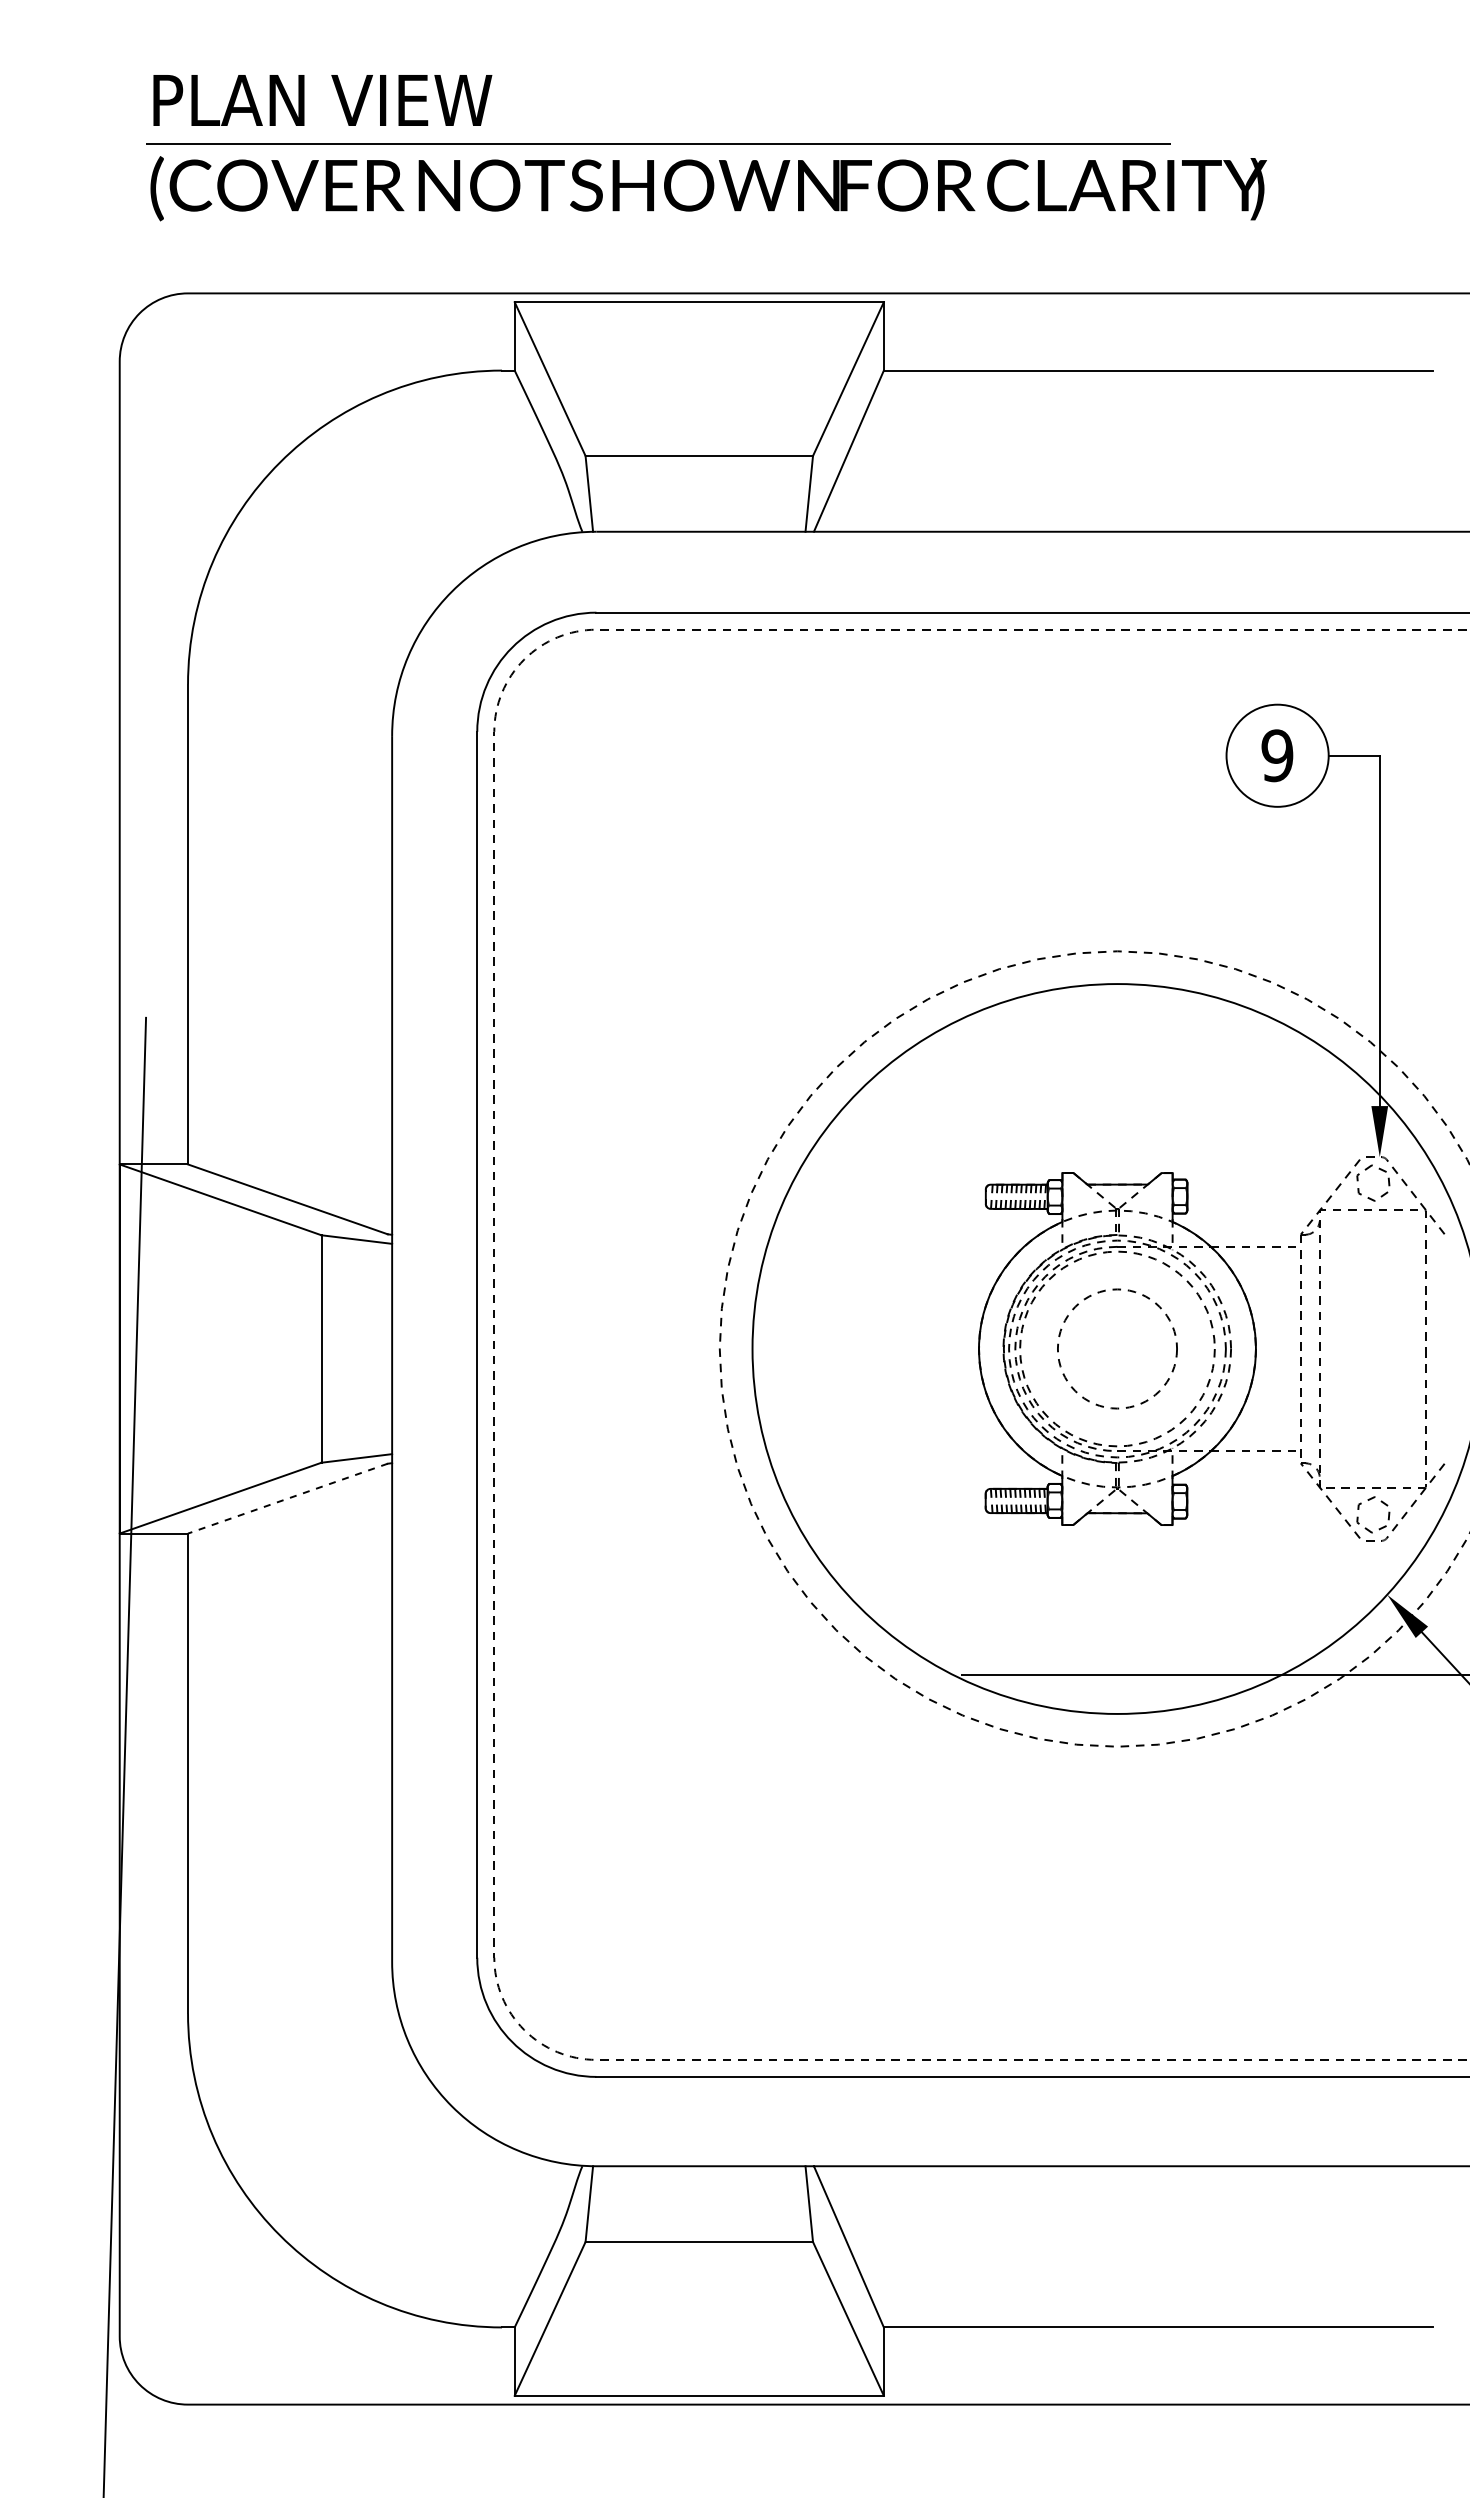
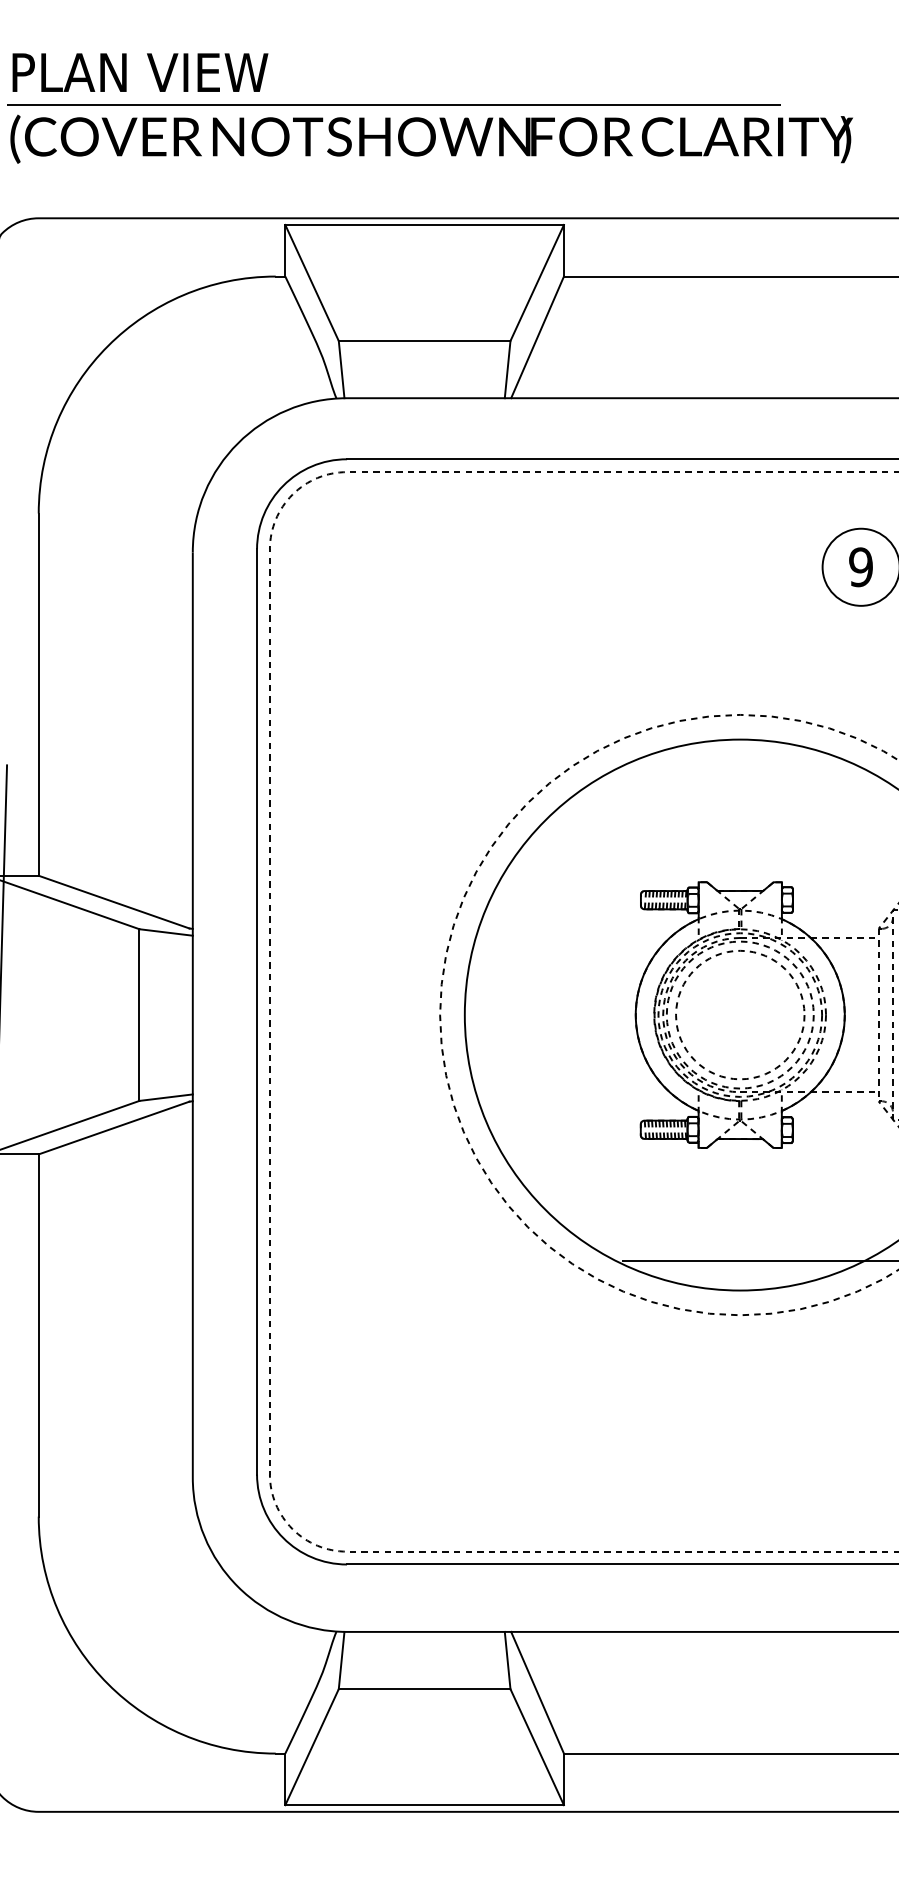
circle: (1117, 1348) -> (740, 1014), size x1.43
line: (287, 1498) -> (113, 1127), dashed -> solid

